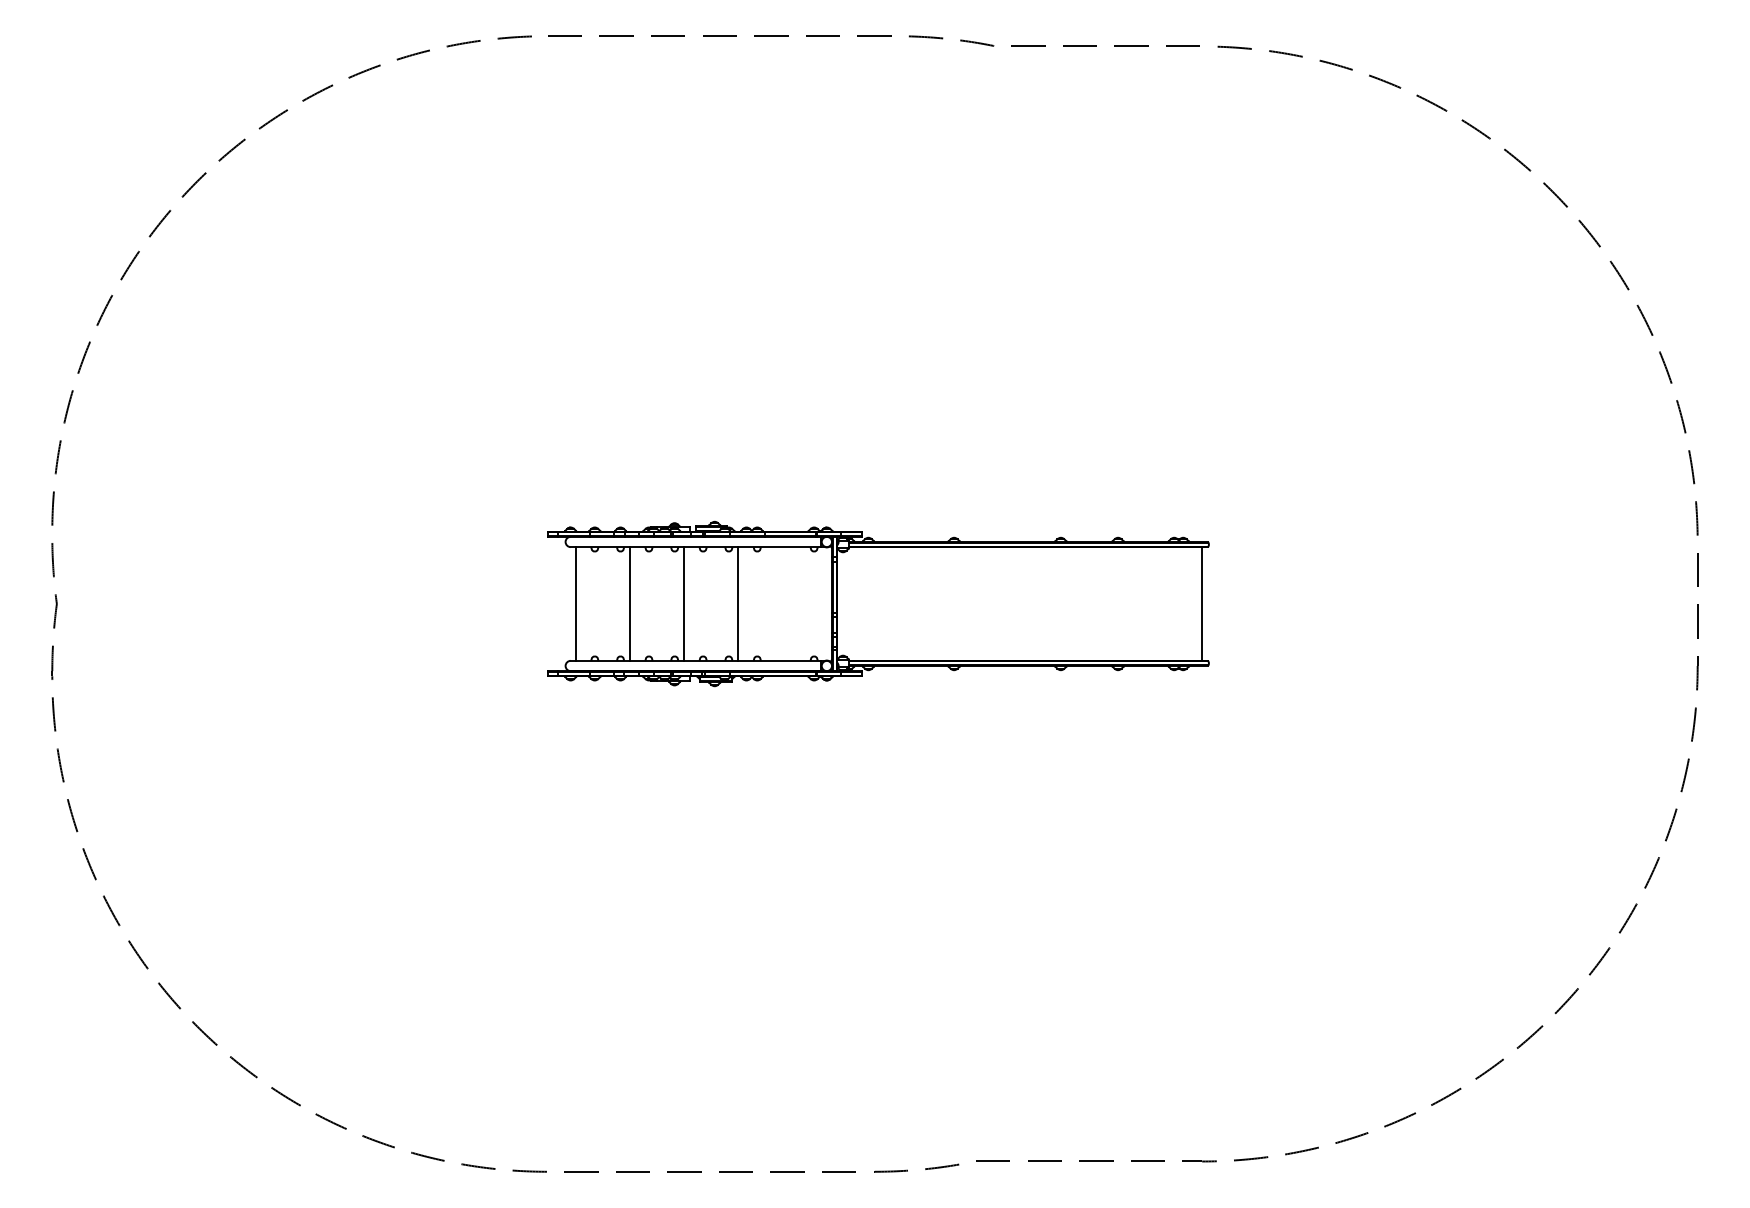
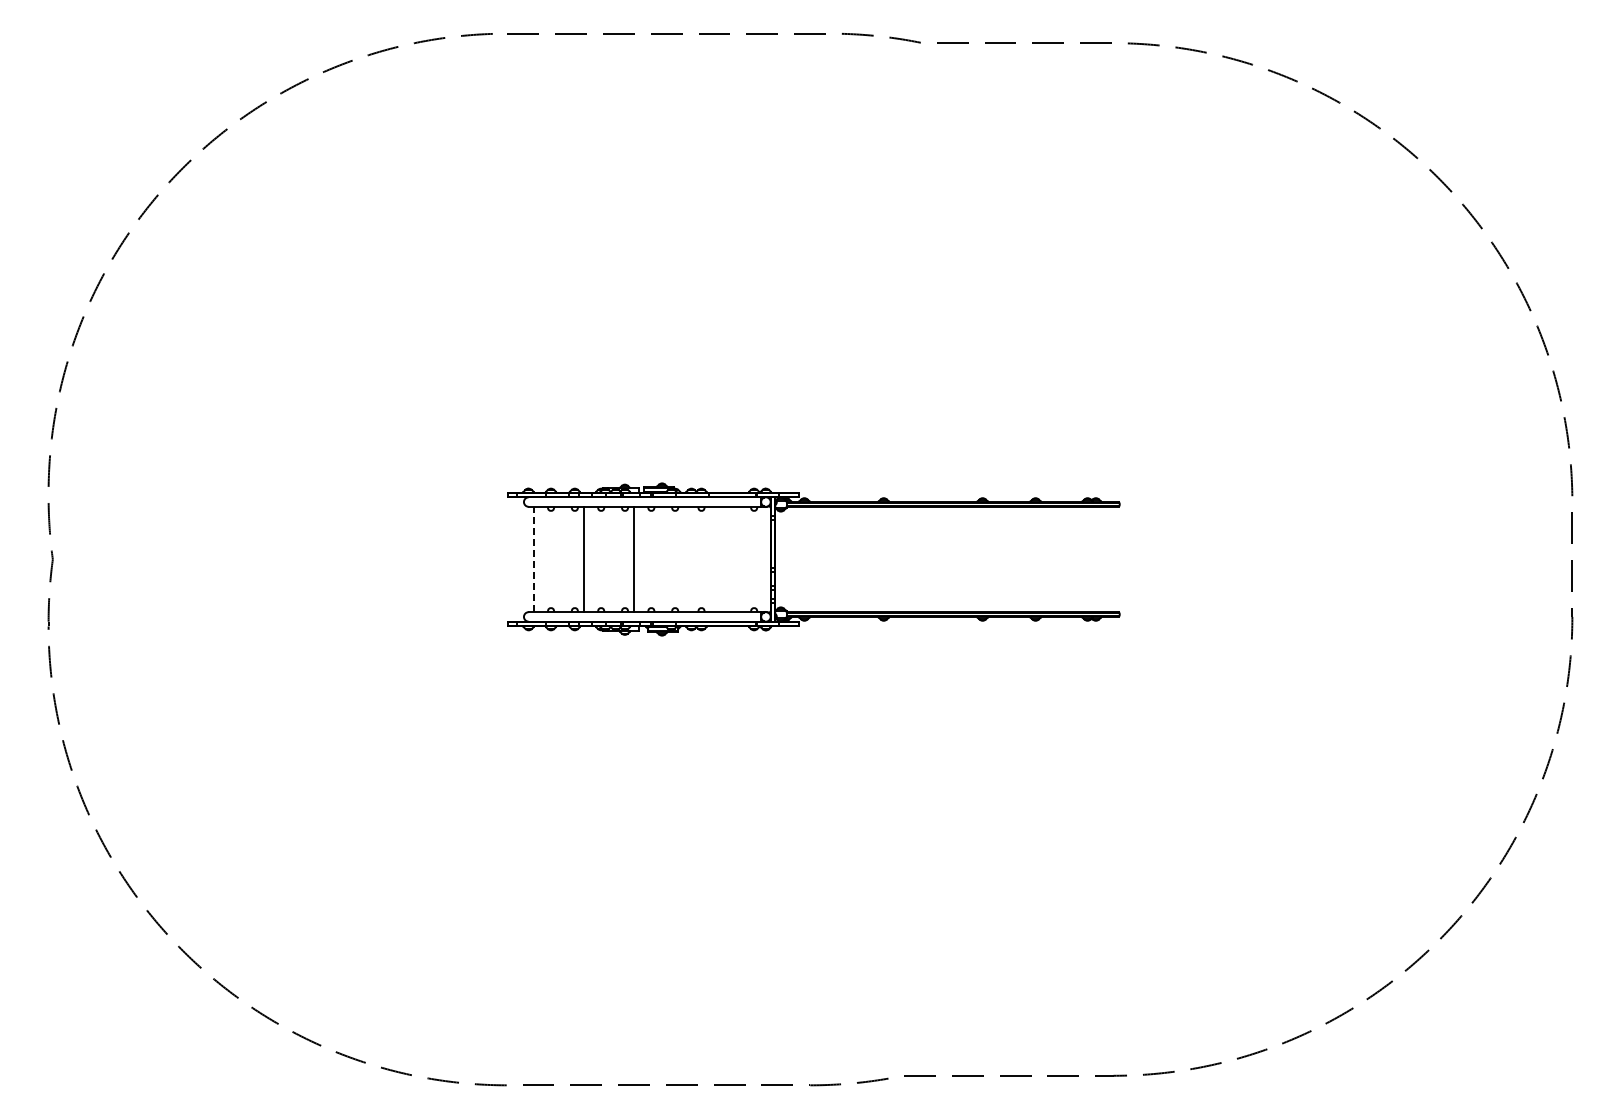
line: (575, 604) -> (533, 559), solid -> dashed
line: (737, 604) -> (683, 559), removed
line: (1202, 604) -> (1113, 559), removed

